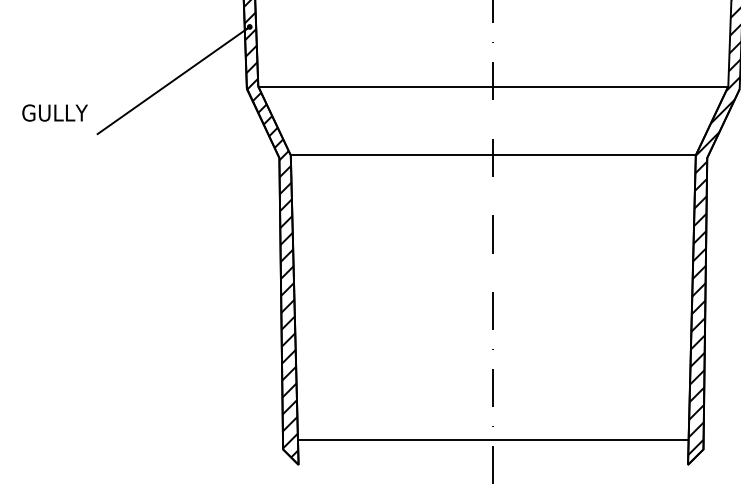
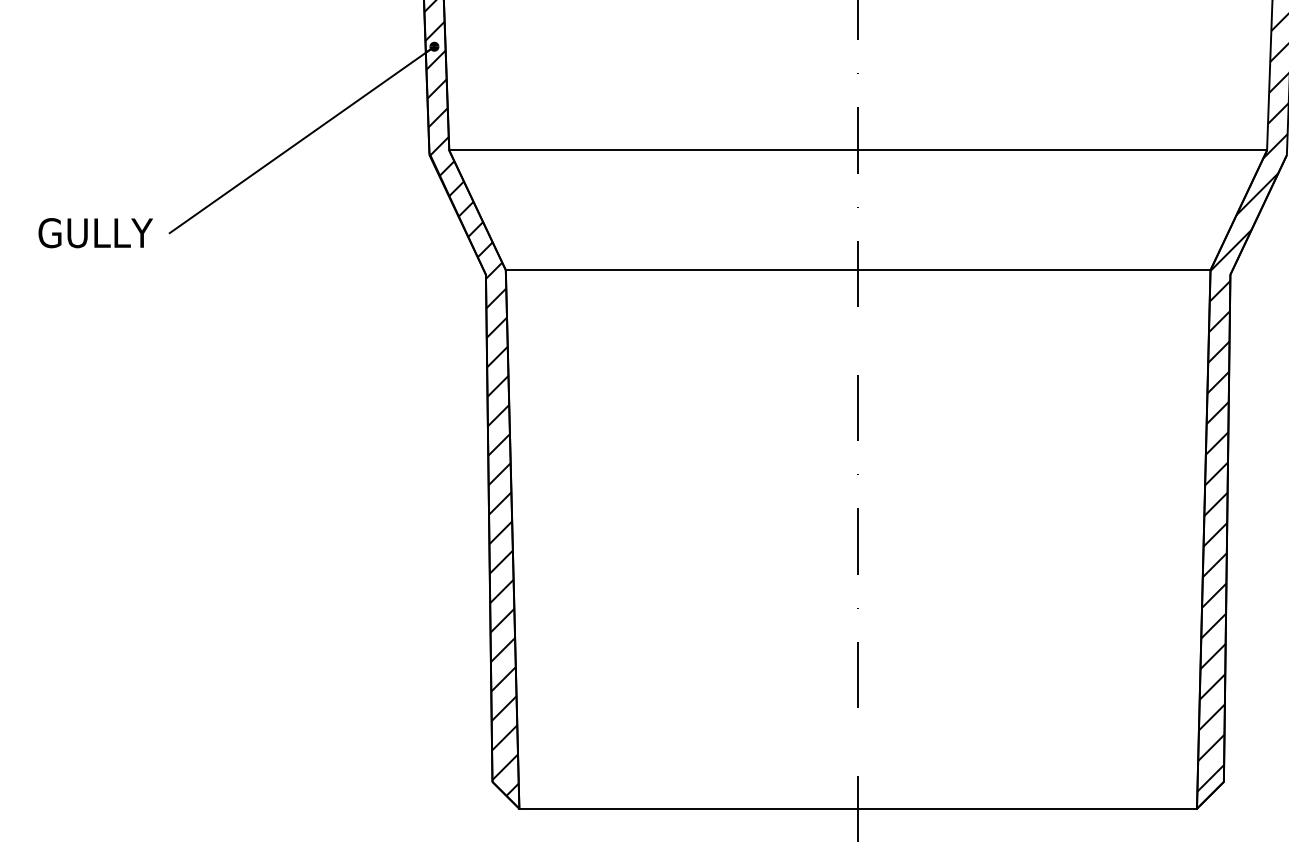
text: (54, 112) -> (94, 232), moved
line: (493, 439) -> (858, 808), moved

